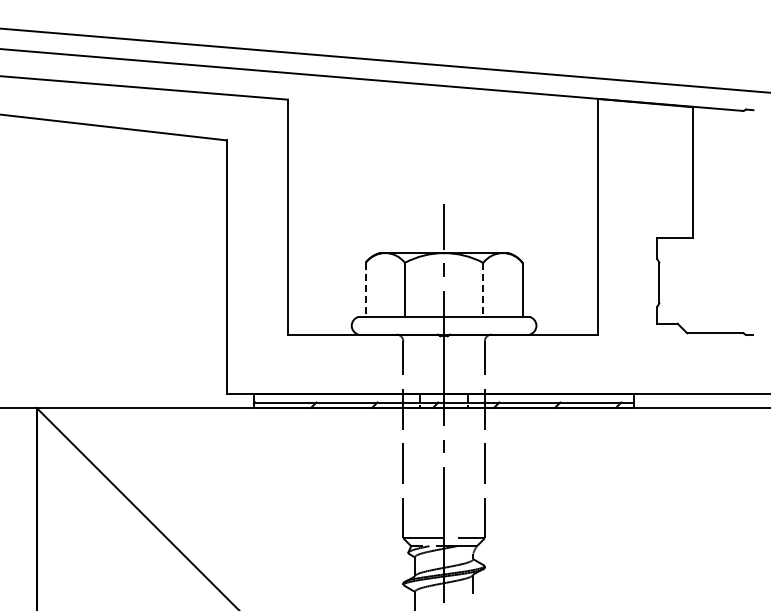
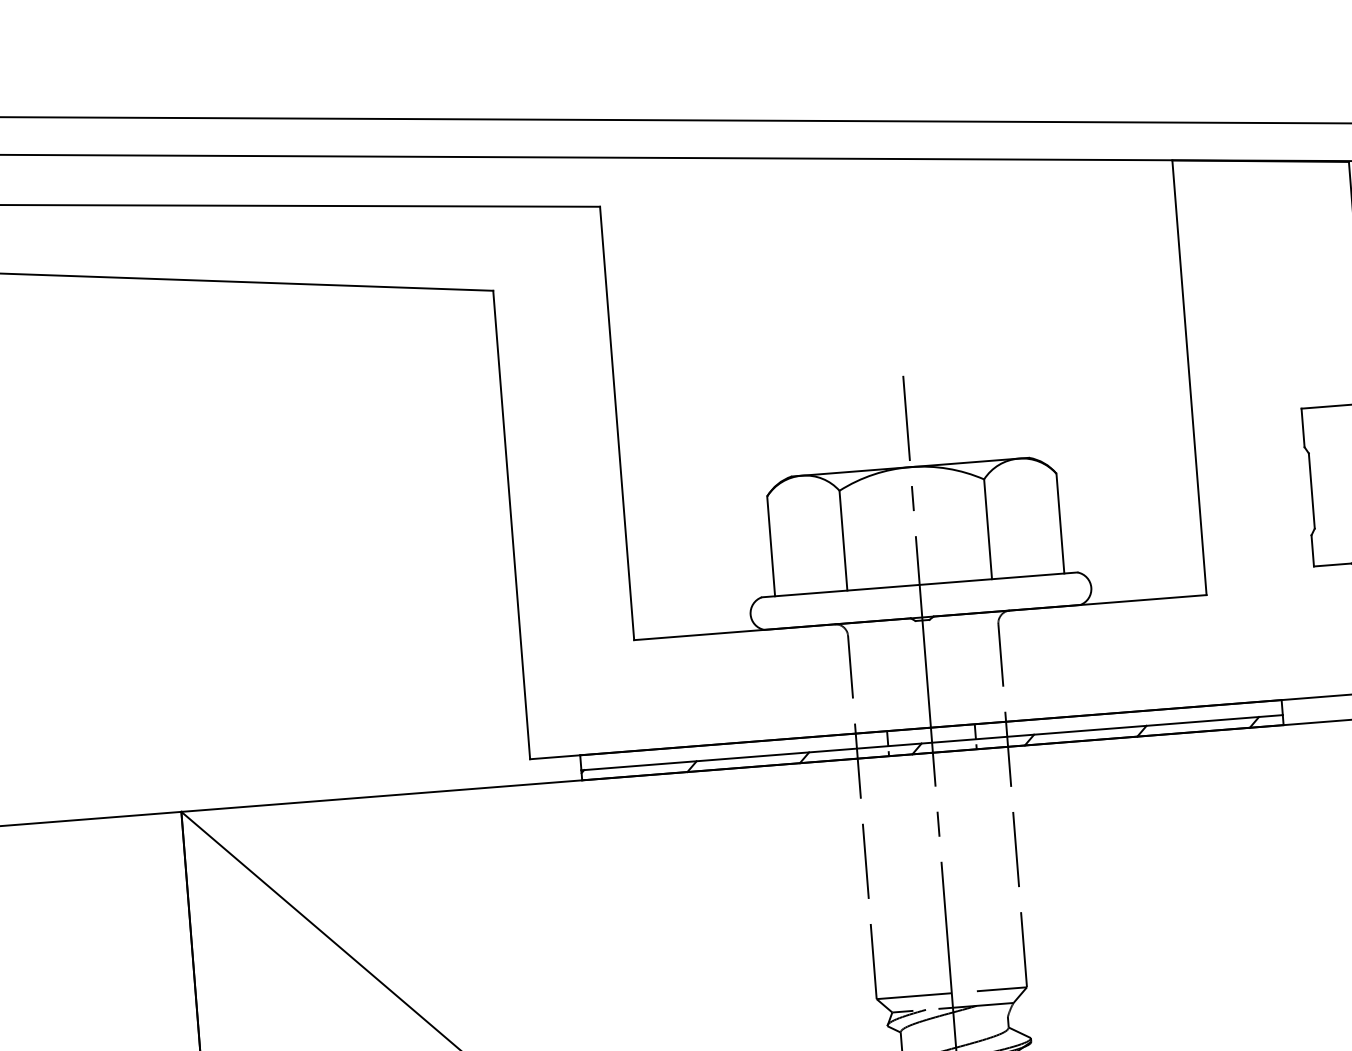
line: (365, 290) -> (770, 547), dashed -> solid
line: (483, 290) -> (988, 530), dashed -> solid

